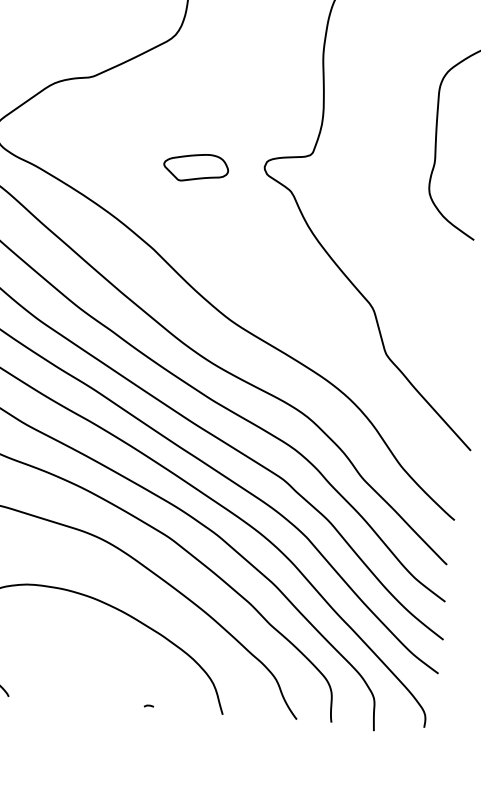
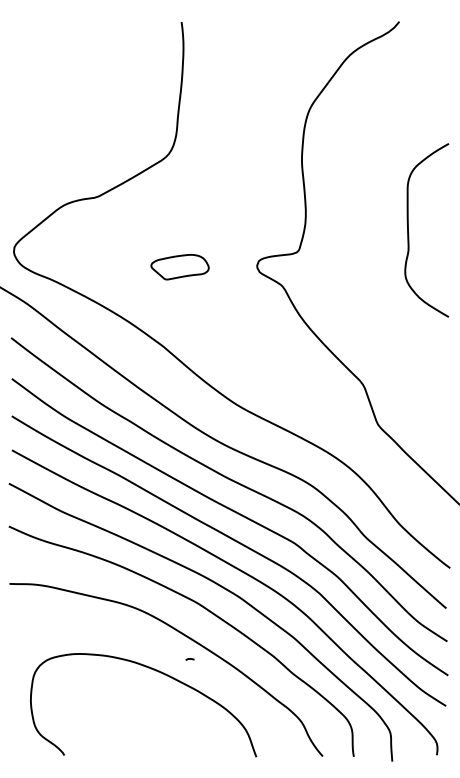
part: (195, 168) -> (179, 267), moved
line: (148, 706) -> (189, 659), moved

